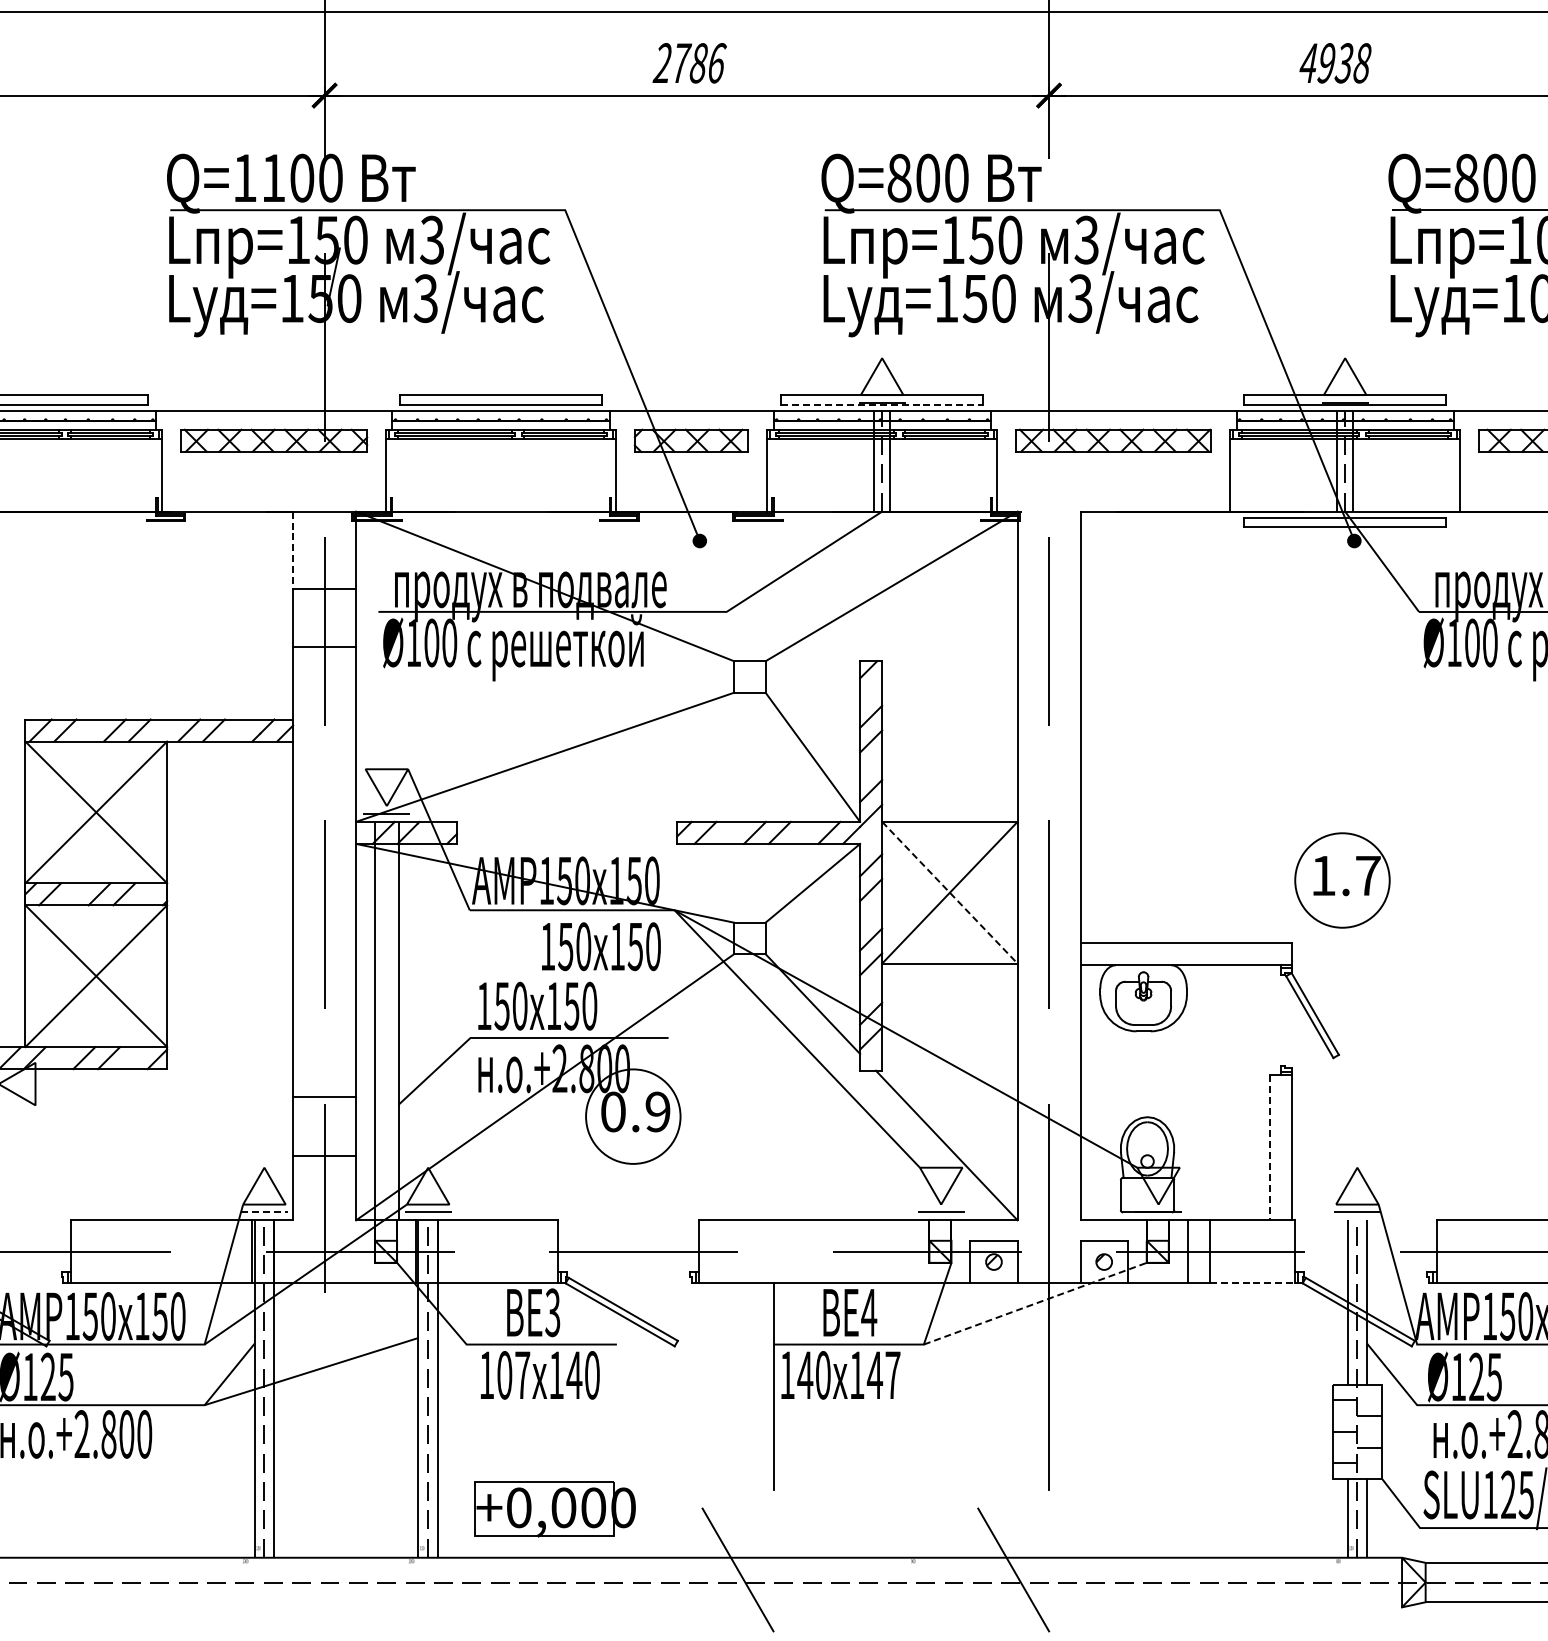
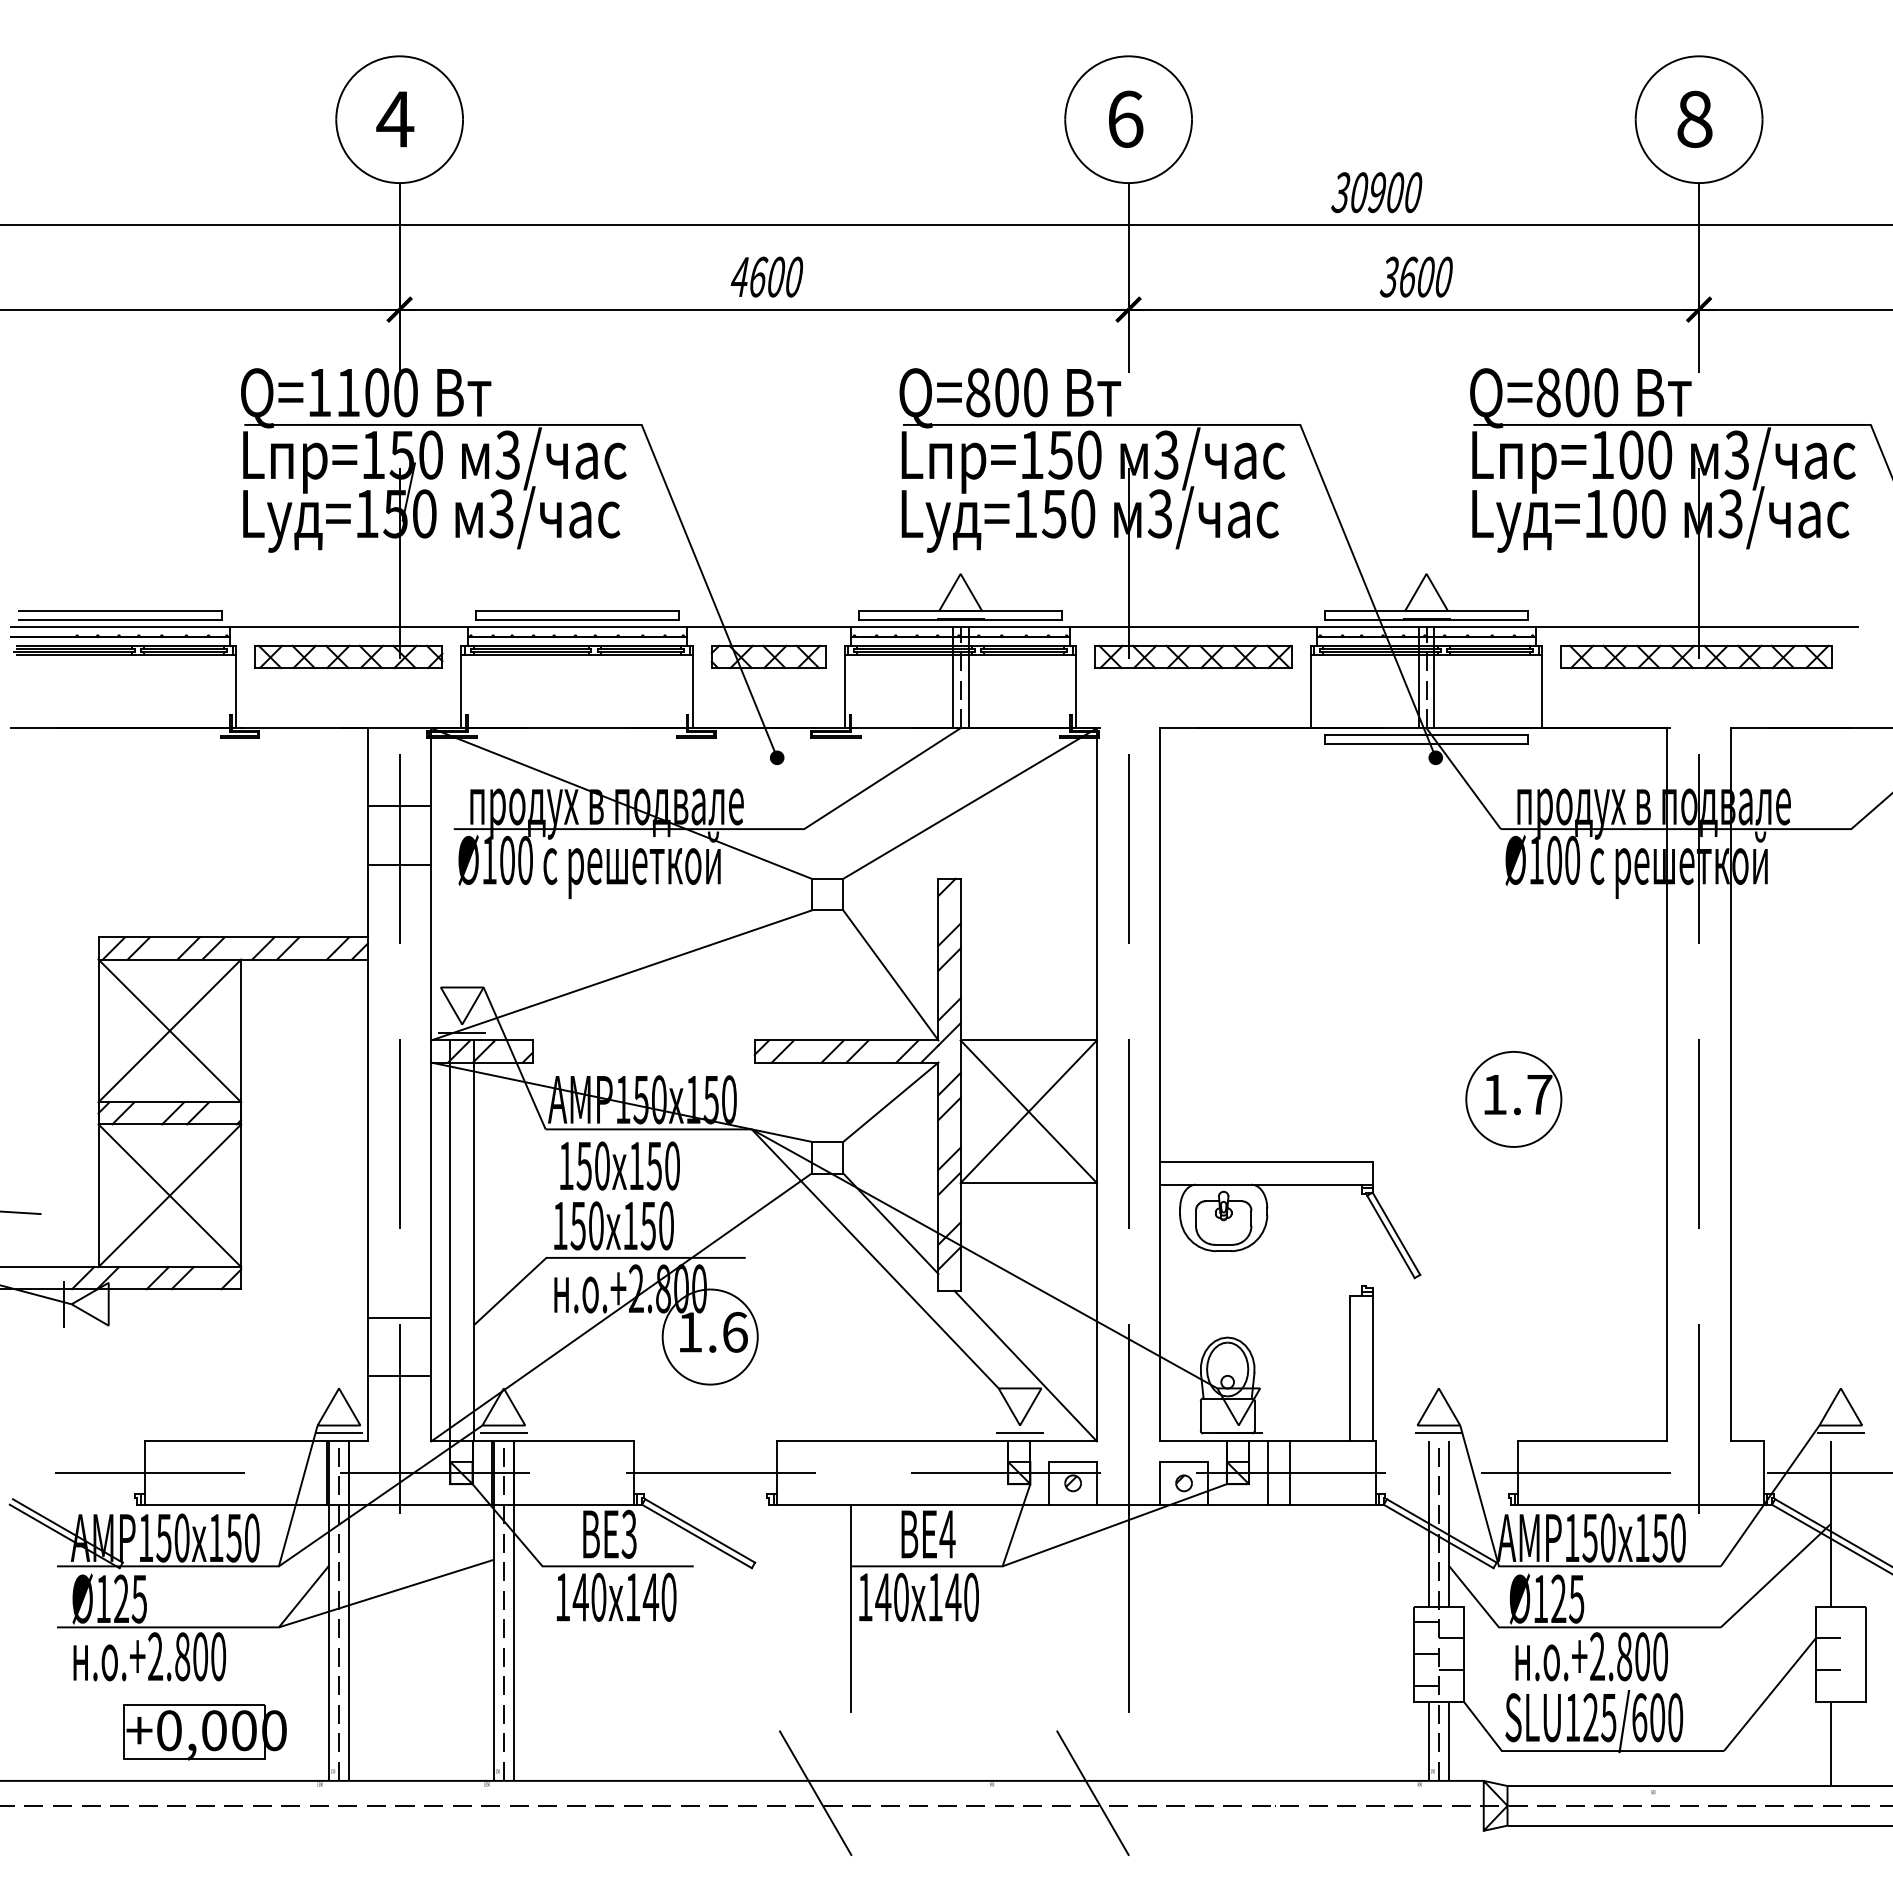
text: (689, 62) -> (766, 276), 2786 -> 4600
text: (1334, 62) -> (1415, 276), 4938 -> 3600
line: (883, 404) -> (961, 620), dashed -> solid
line: (292, 550) -> (367, 767), dashed -> solid
part: (1342, 880) -> (1513, 1099), moved
line: (949, 892) -> (1028, 1111), dashed -> solid
text: (600, 946) -> (619, 1165), moved
text: (635, 1111) -> (712, 1331), 0.9 -> 1.6
line: (1269, 1147) -> (1350, 1368), dashed -> solid
line: (264, 1212) -> (339, 1433), dashed -> solid
line: (1252, 1283) -> (1333, 1504), dashed -> solid
line: (1036, 1303) -> (1115, 1525), dashed -> solid
text: (513, 1374) -> (589, 1596), 107 -> 140
text: (892, 1374) -> (971, 1596), 147 -> 140
part: (554, 1509) -> (204, 1732), moved

